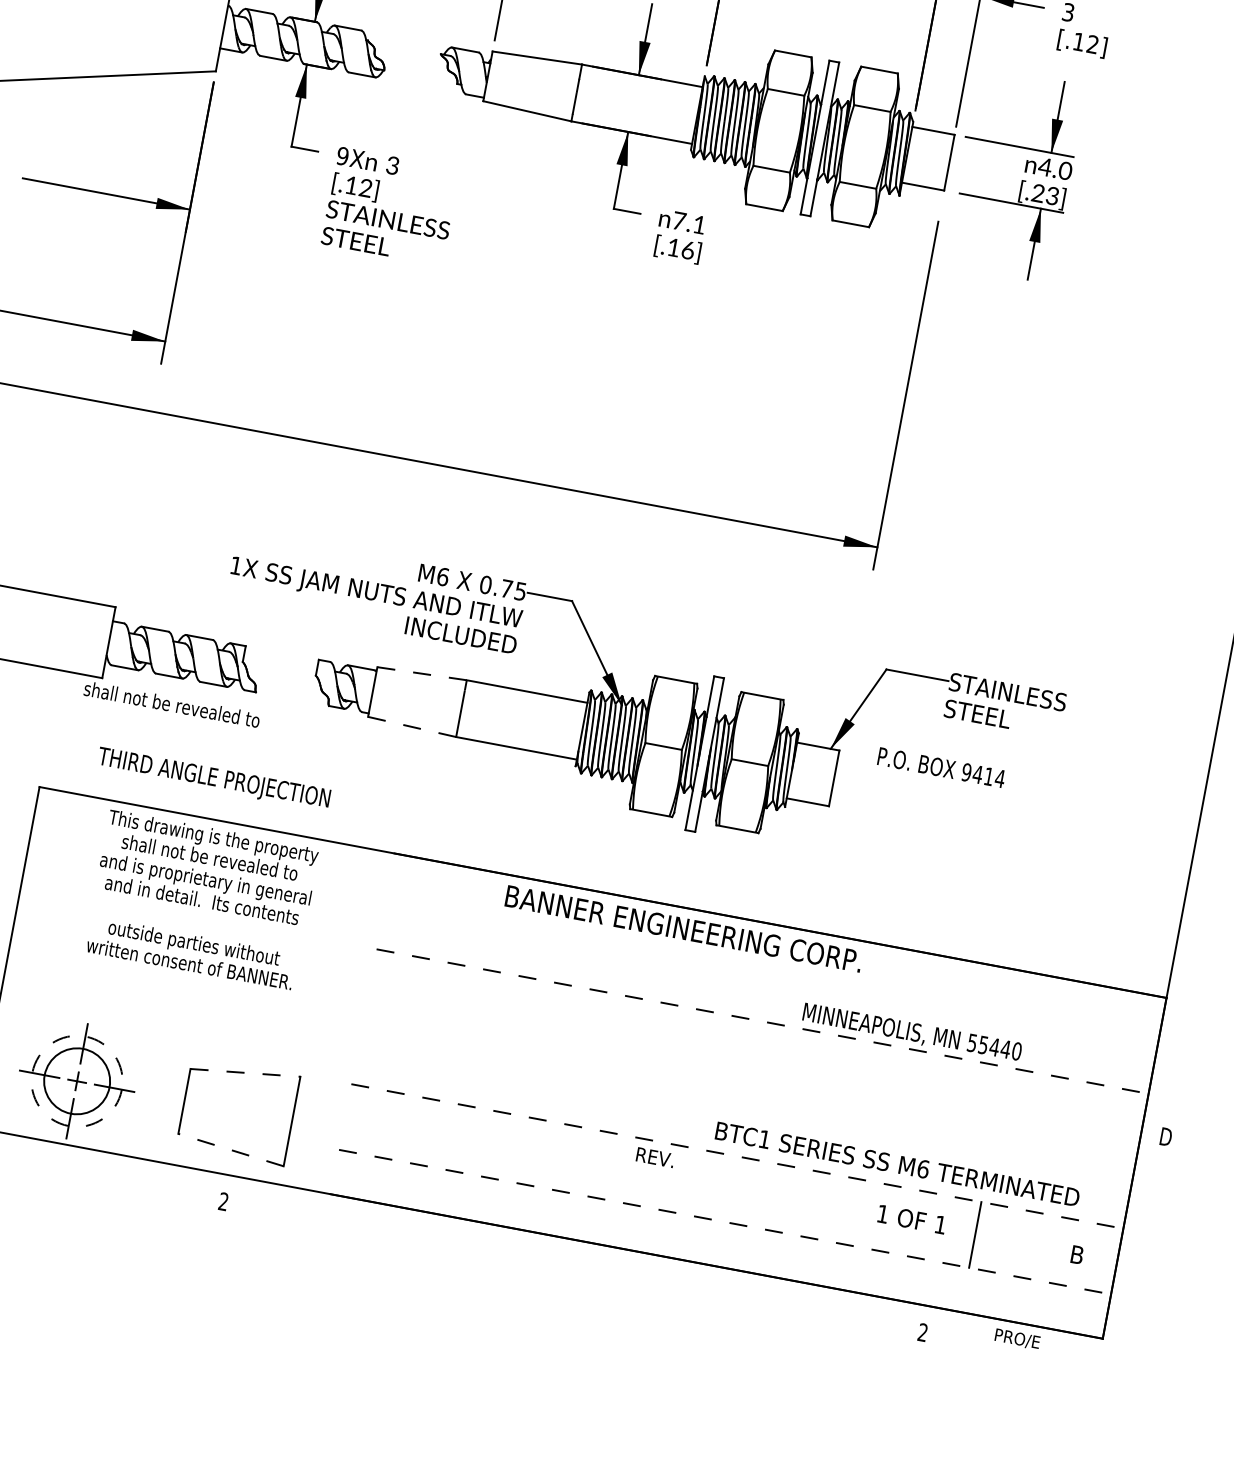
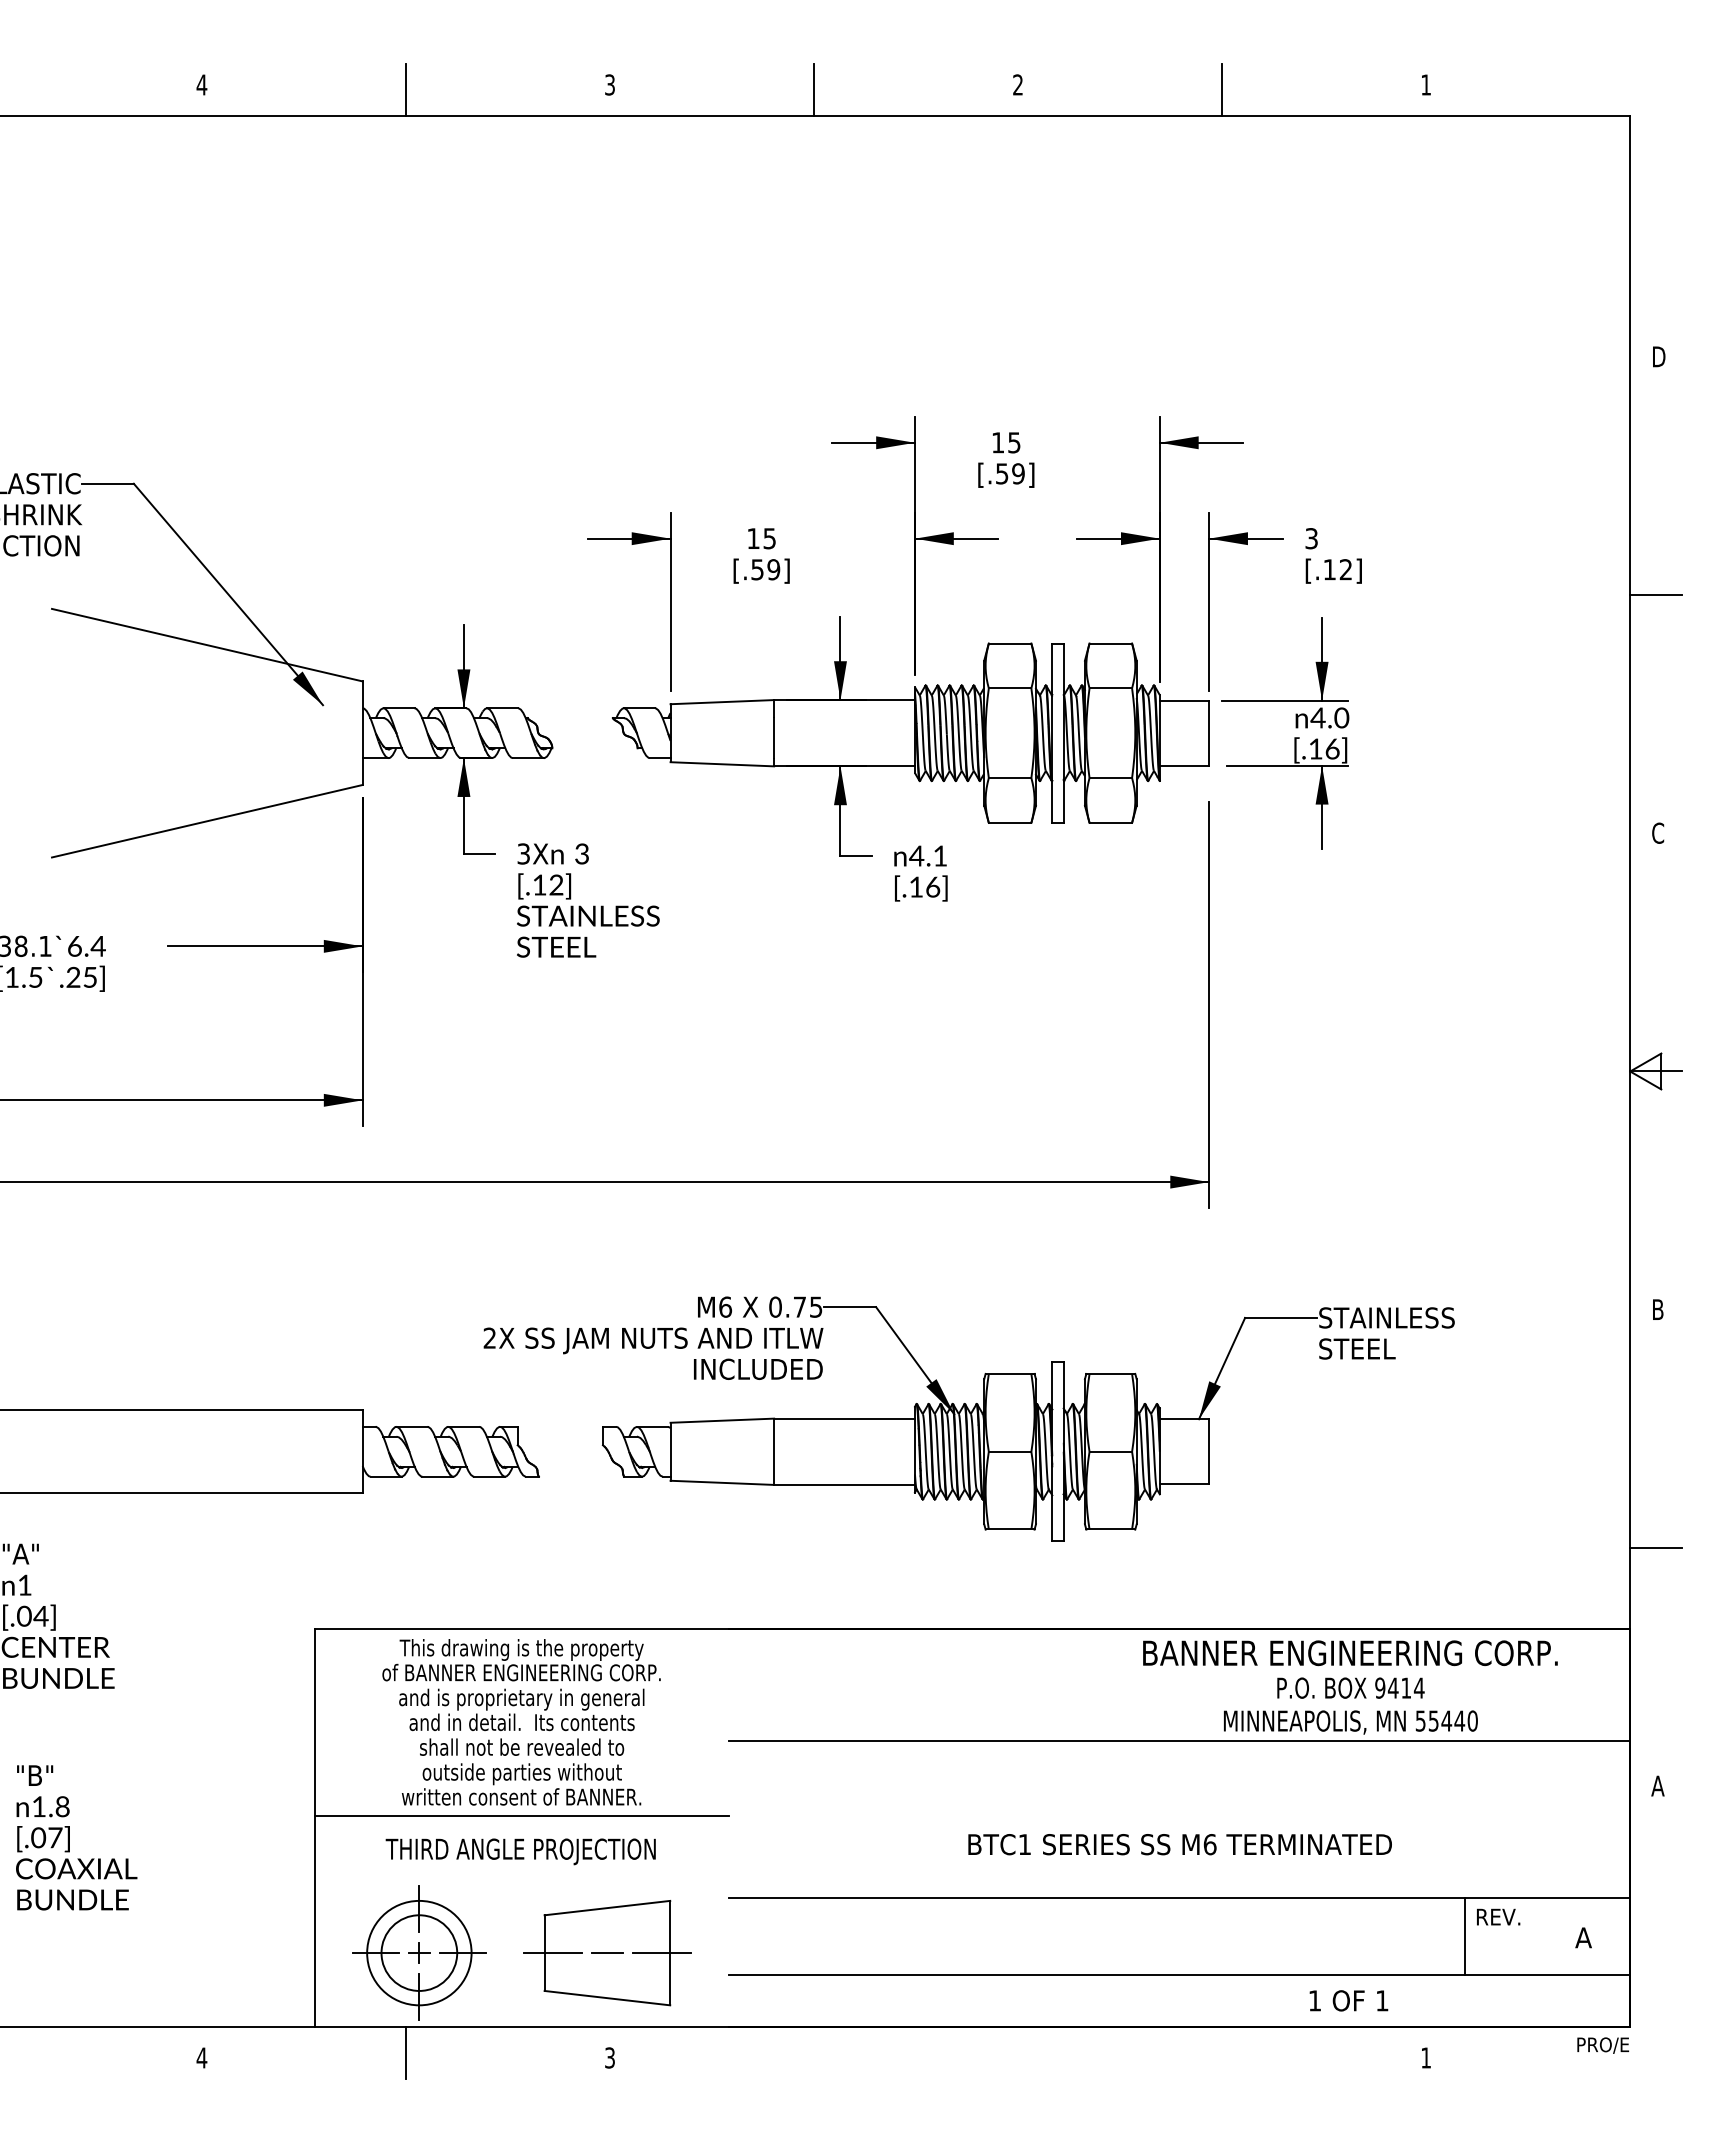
text: (342, 155) -> (523, 853), 9X -> 3X
text: (1044, 194) -> (1323, 748), [.23] -> [.16]
text: (679, 220) -> (916, 855), 7.1 -> 4.1
text: (235, 565) -> (489, 1337), 1X -> 2X
line: (422, 673) -> (722, 1420), dashed -> solid
text: (172, 704) -> (522, 1746), moved
line: (412, 726) -> (722, 1482), dashed -> solid
text: (941, 767) -> (1350, 1687), moved
text: (213, 779) -> (520, 1851), moved
text: (209, 857) -> (521, 1672), shall not be revealed to -> of BANNER ENGINEERING CORP.
text: (683, 929) -> (1350, 1653), moved
line: (1202, 932) -> (1656, 1547), added
line: (186, 979) -> (521, 1815), added
line: (762, 1021) -> (1179, 1741), dashed -> solid
line: (245, 1073) -> (607, 1908), dashed -> solid
circle: (77, 1080) -> (419, 1952), dashed -> solid
line: (191, 1102) -> (552, 1953), added
line: (237, 1111) -> (606, 1953), added
line: (284, 1120) -> (661, 1953), added
text: (1165, 1136) -> (1658, 1785), D -> A
line: (230, 1150) -> (606, 1998), dashed -> solid
line: (737, 1156) -> (1179, 1898), dashed -> solid
text: (655, 1157) -> (1498, 1916), moved
line: (50, 1164) -> (406, 2052), added
text: (897, 1164) -> (1179, 1844), moved
text: (223, 1201) -> (609, 2057), 2 -> 3
text: (911, 1219) -> (1348, 2000), moved
line: (724, 1222) -> (1179, 1975), dashed -> solid
text: (1077, 1254) -> (1583, 1937), B -> A
text: (922, 1332) -> (1425, 2057), 2 -> 1
text: (1016, 1339) -> (1602, 2045), moved

